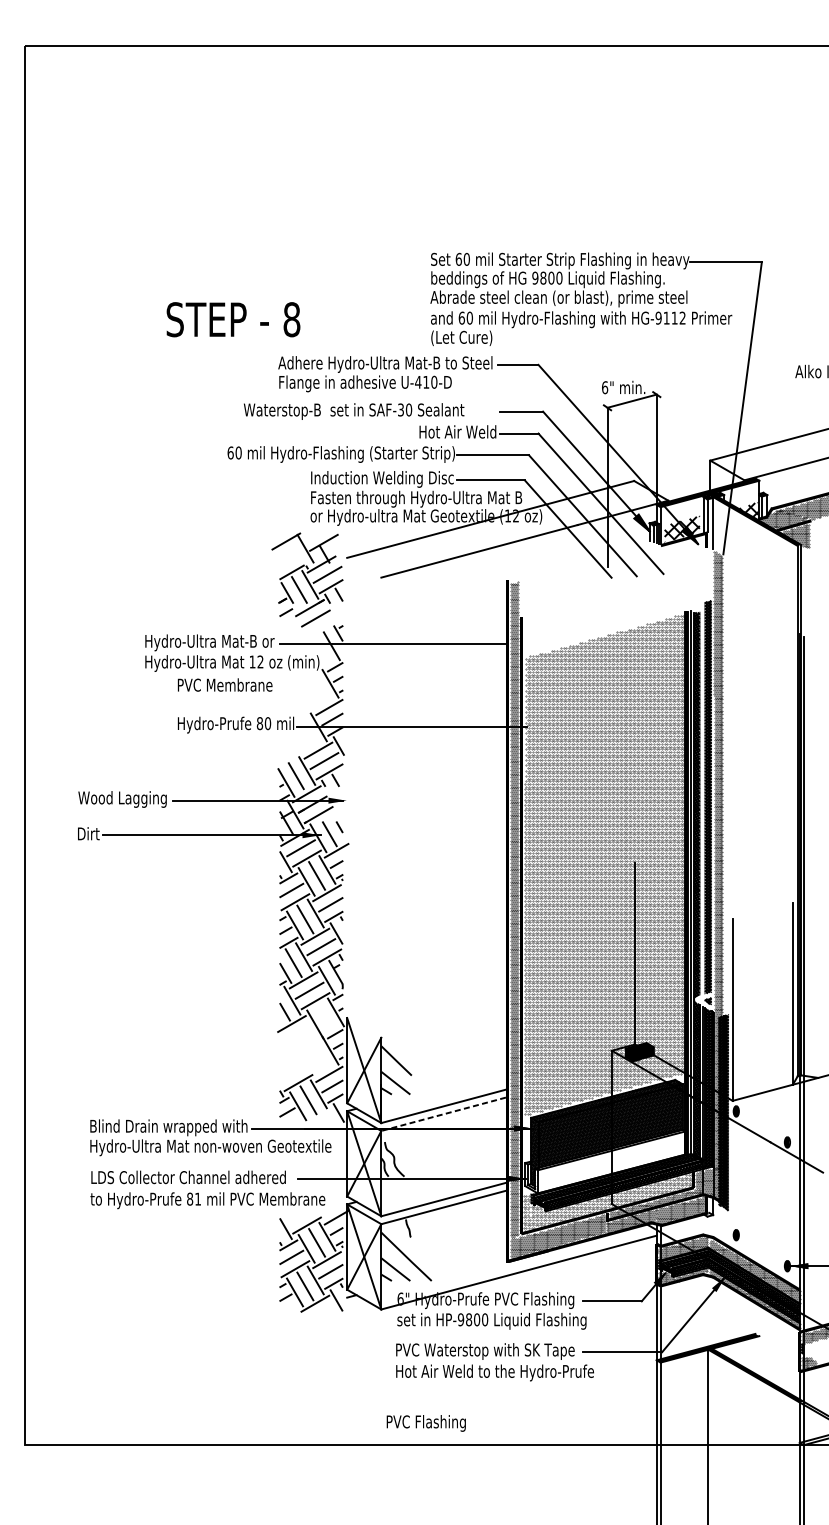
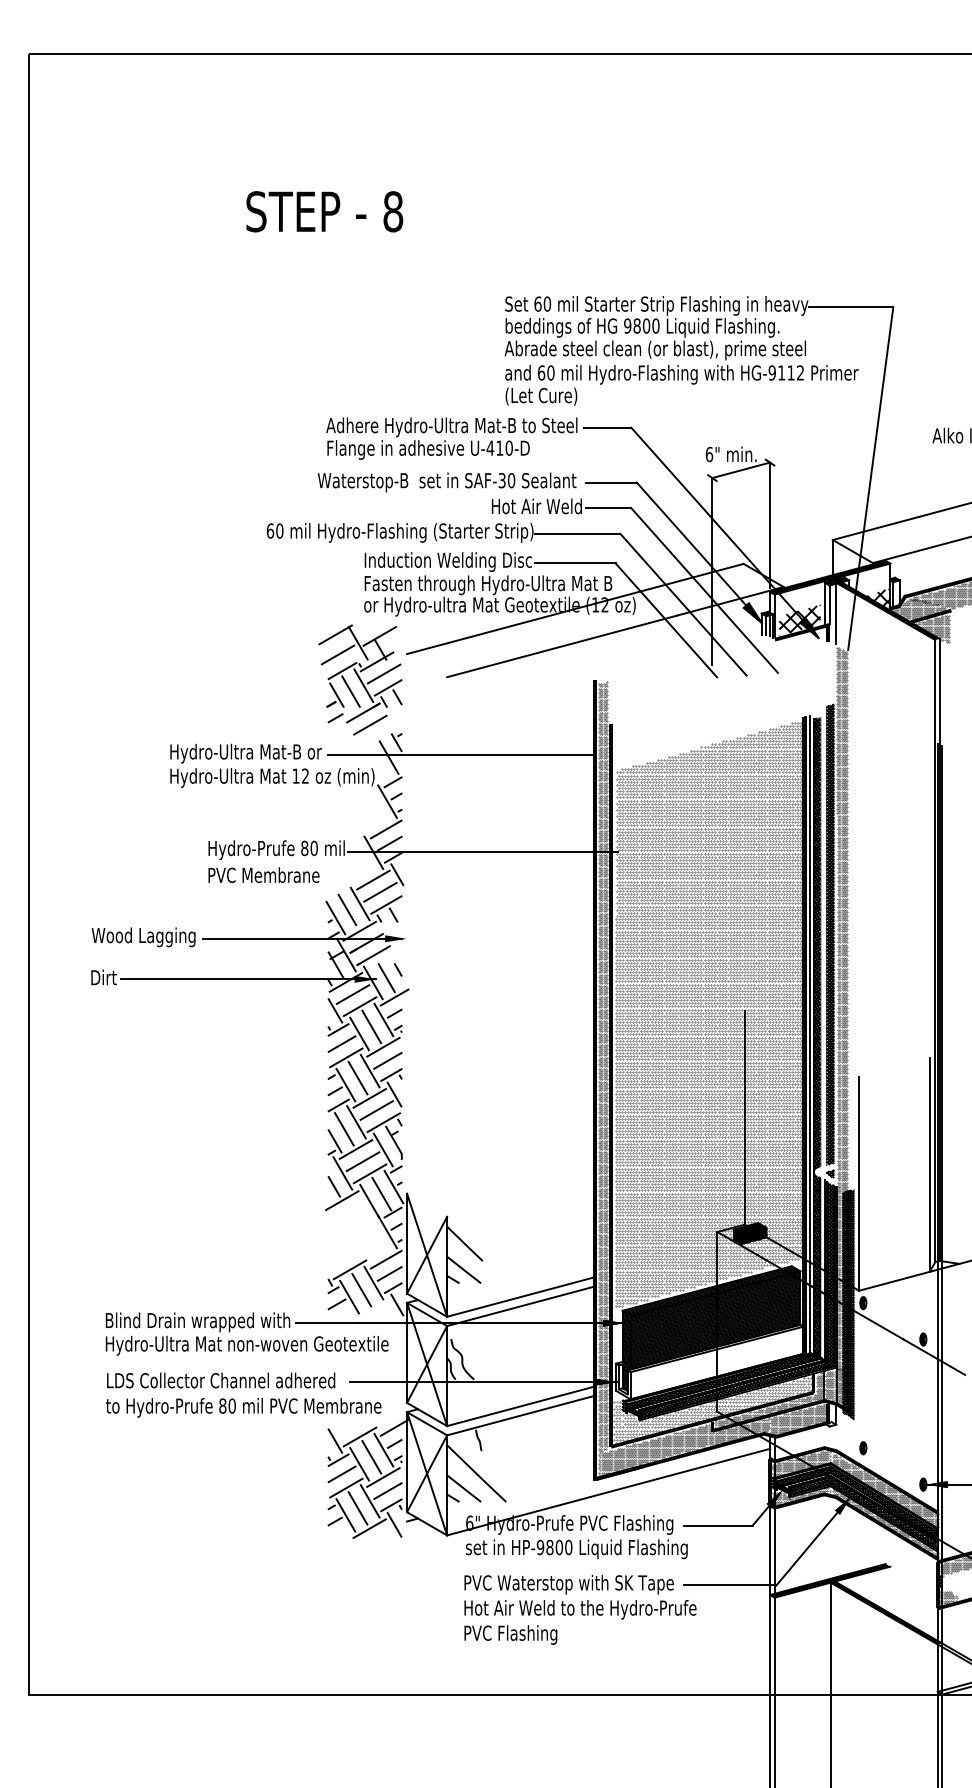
text: (233, 319) -> (324, 211), moved
text: (353, 411) -> (446, 482), moved
line: (287, 558) -> (337, 654), added
text: (224, 684) -> (263, 874), moved
line: (325, 1017) -> (381, 1193), added
line: (443, 1114) -> (520, 1306), dashed -> solid
text: (197, 1198) -> (231, 1405), 81 -> 80
text: (426, 1422) -> (510, 1634), moved

